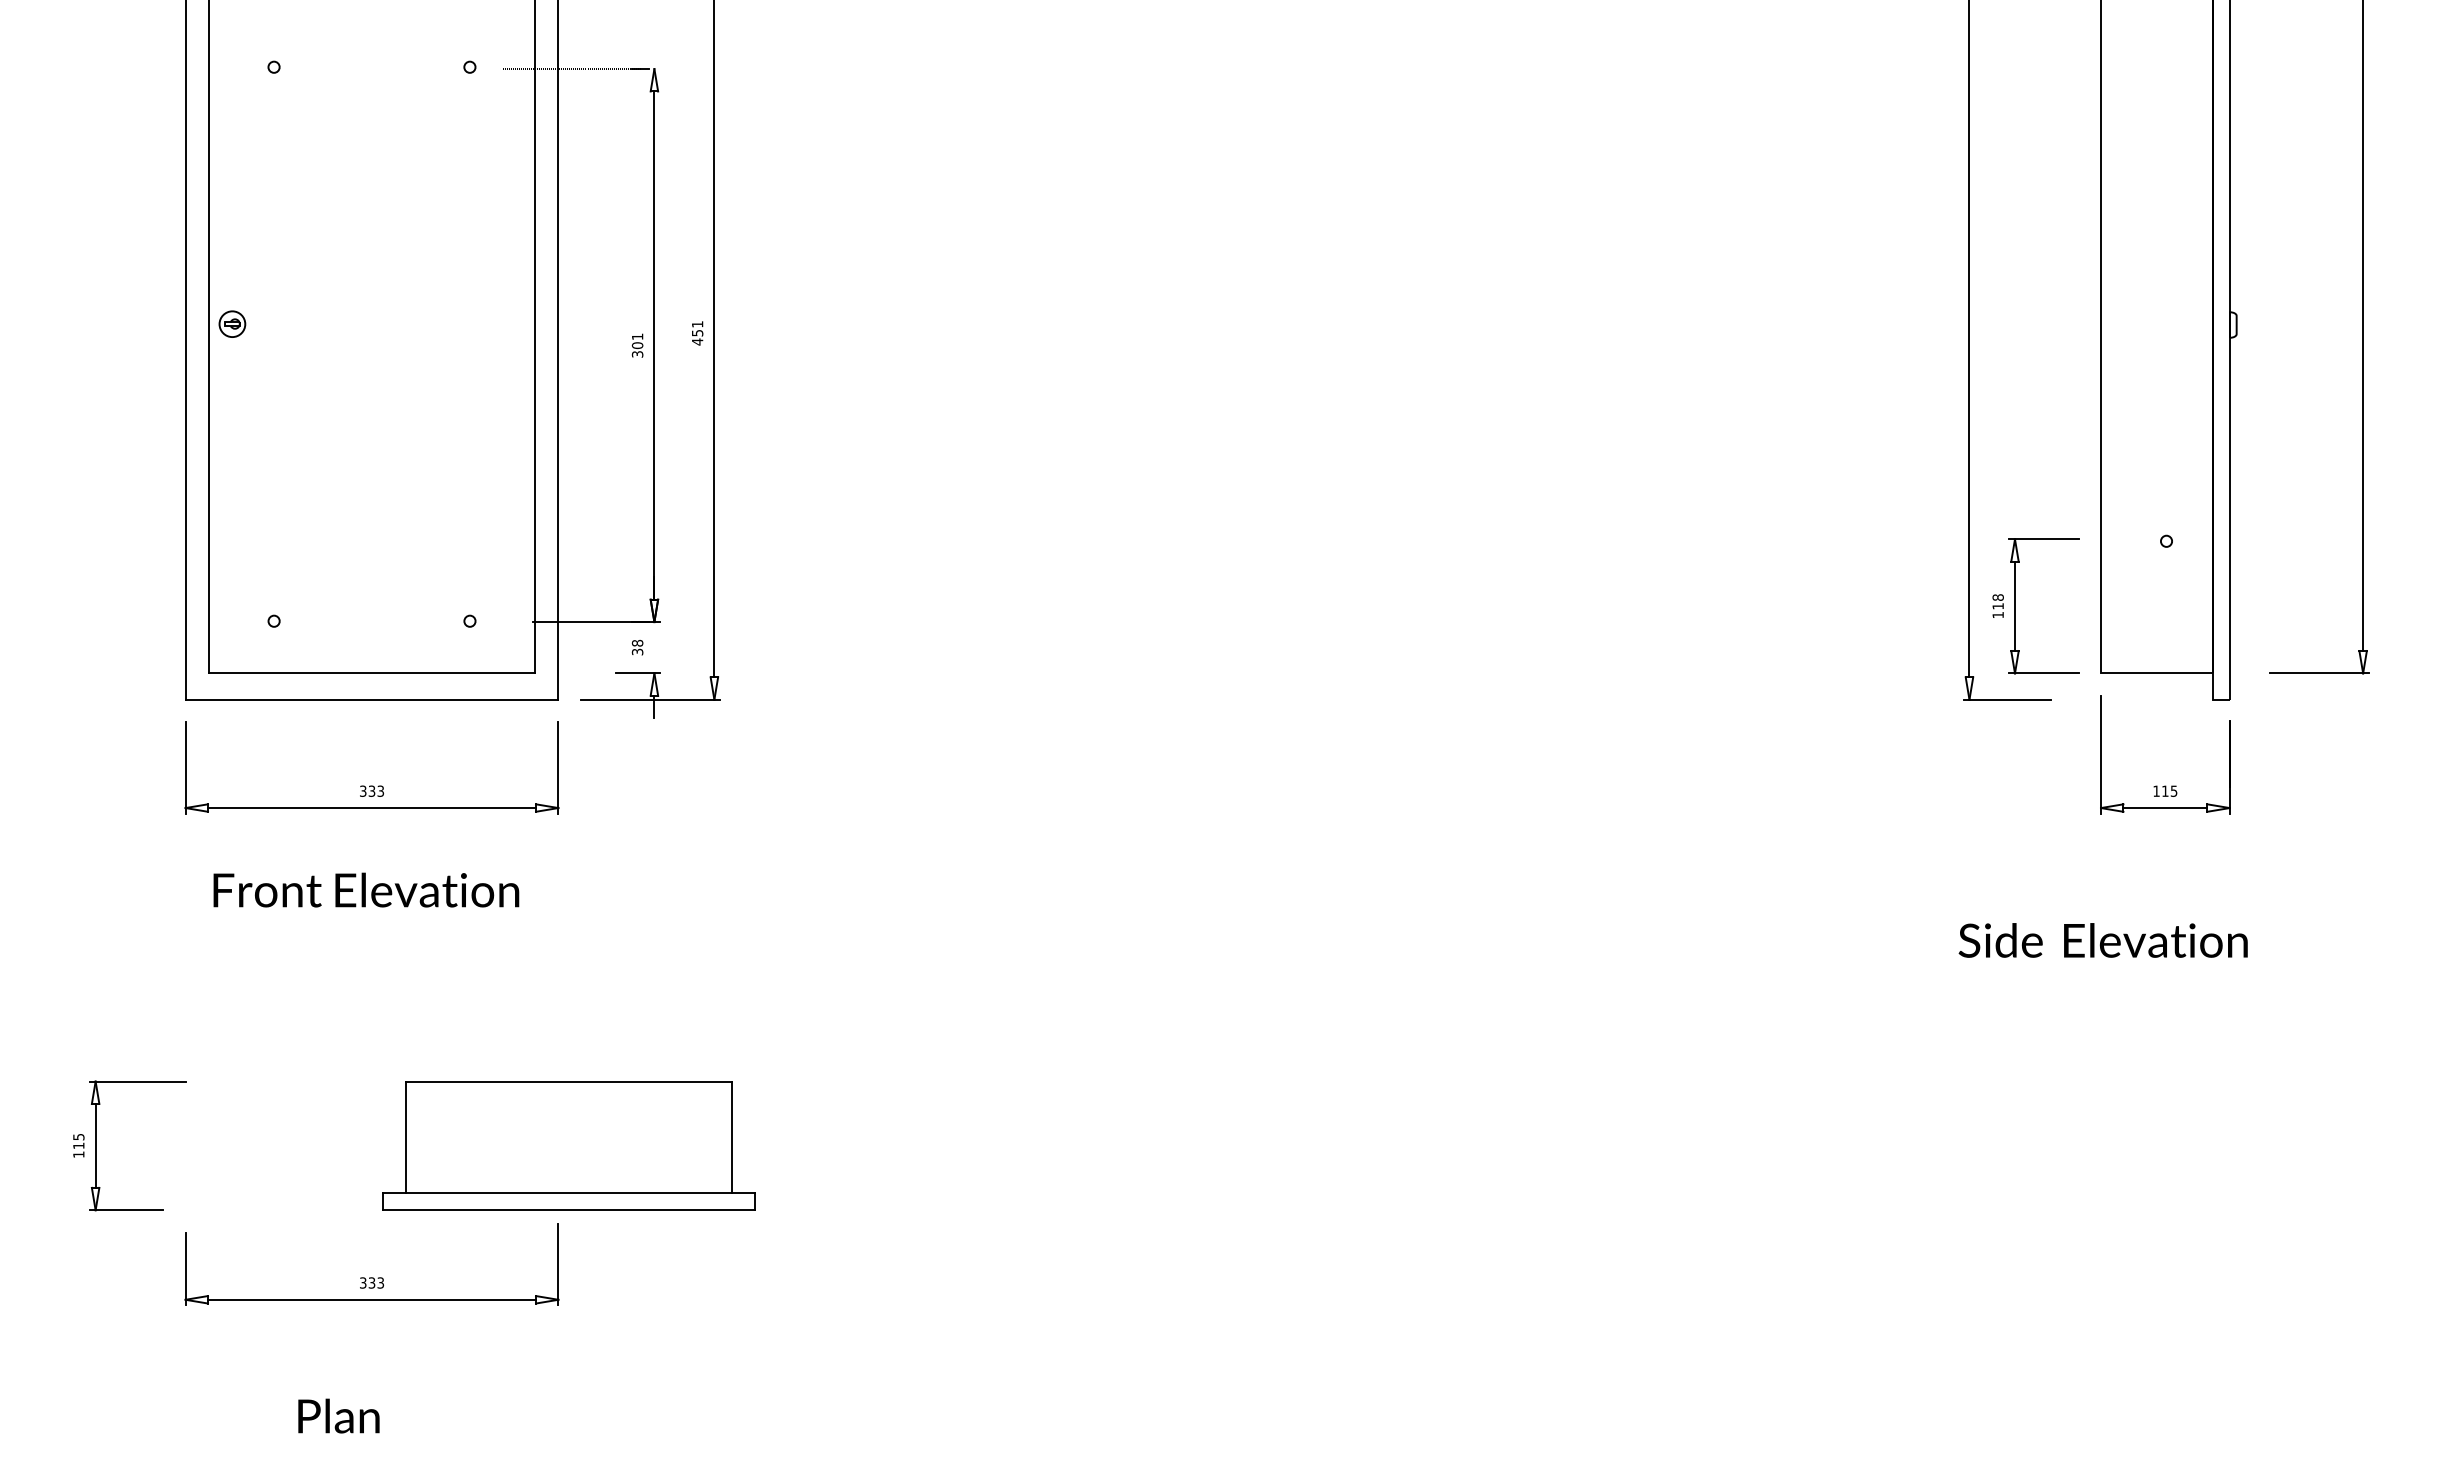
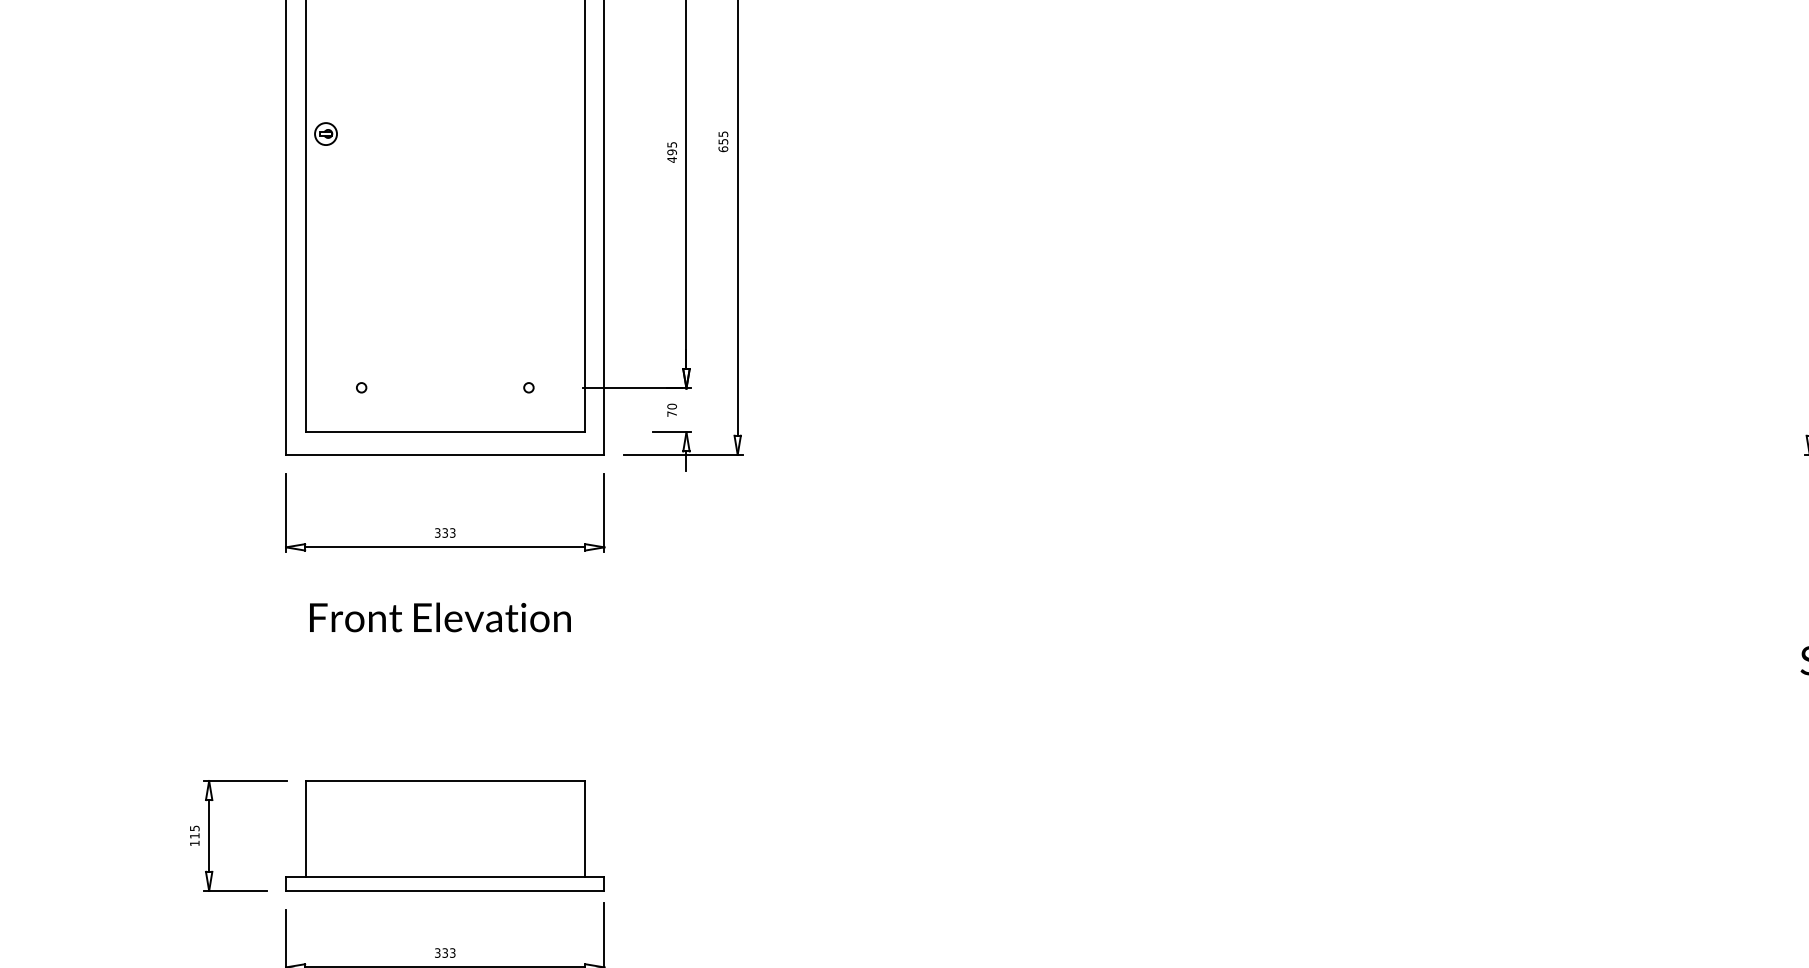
text: (697, 333) -> (723, 142), 451 -> 655
text: (637, 345) -> (672, 152), 301 -> 495
text: (637, 647) -> (672, 410), 38 -> 70
part: (568, 1145) -> (444, 835), moved

